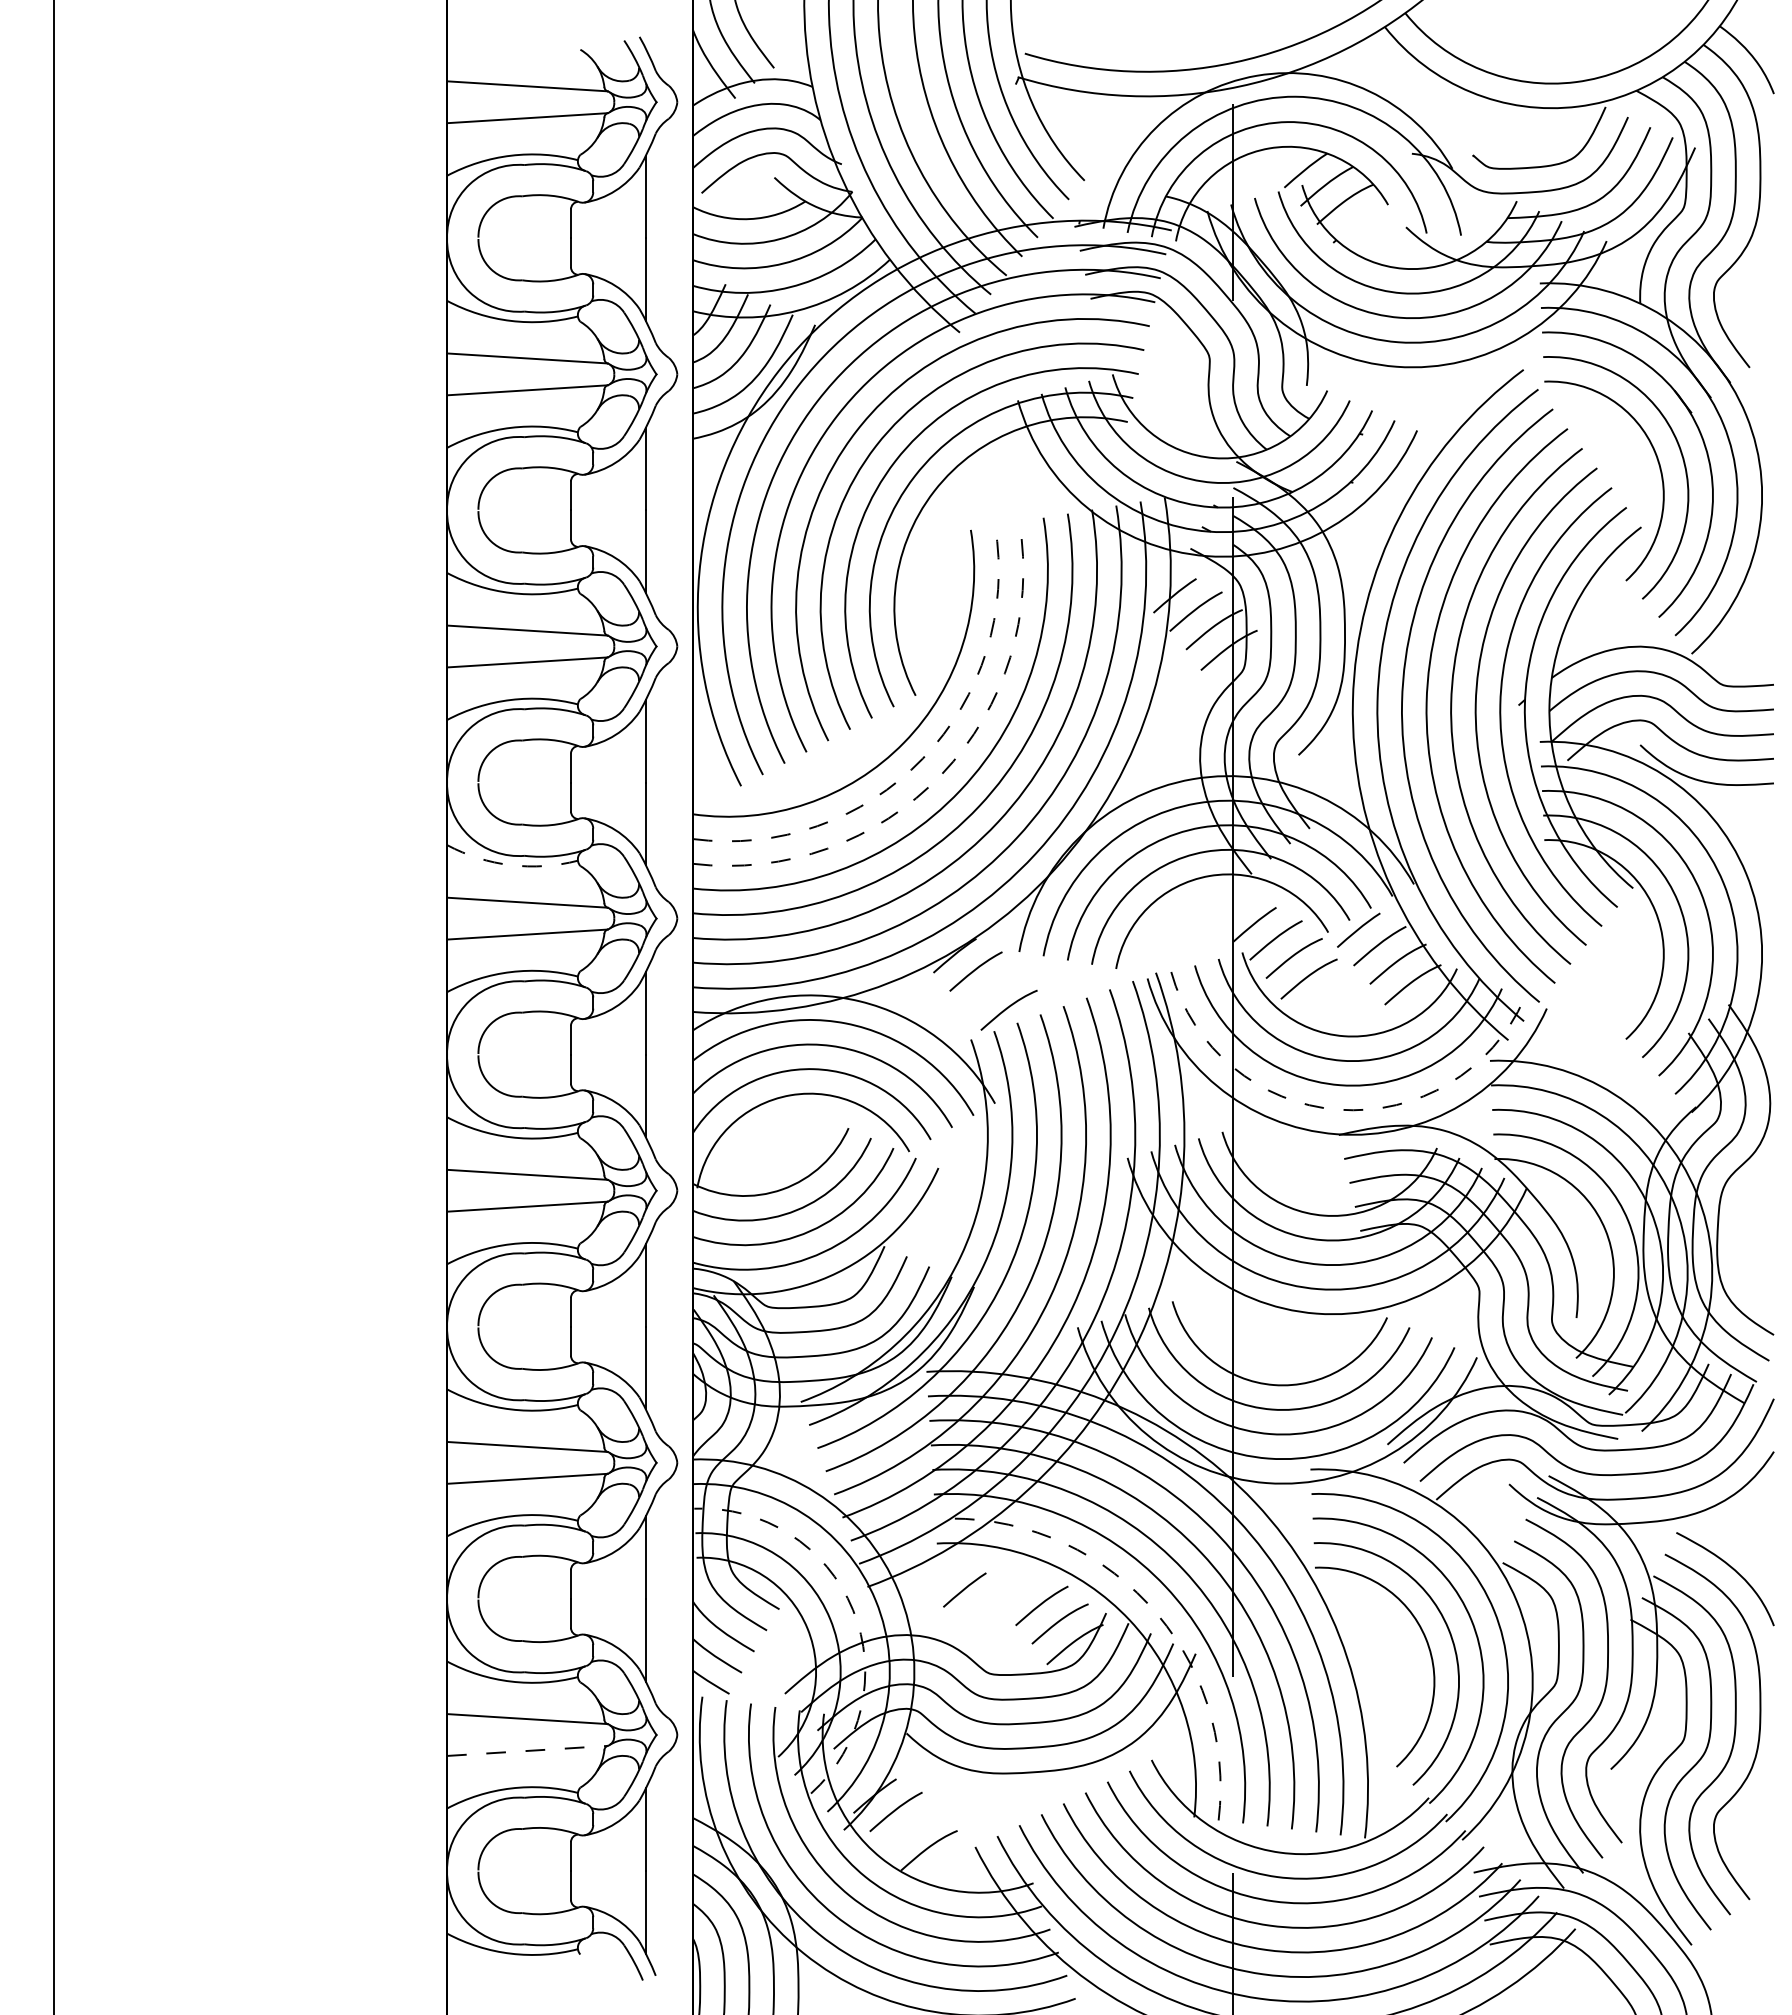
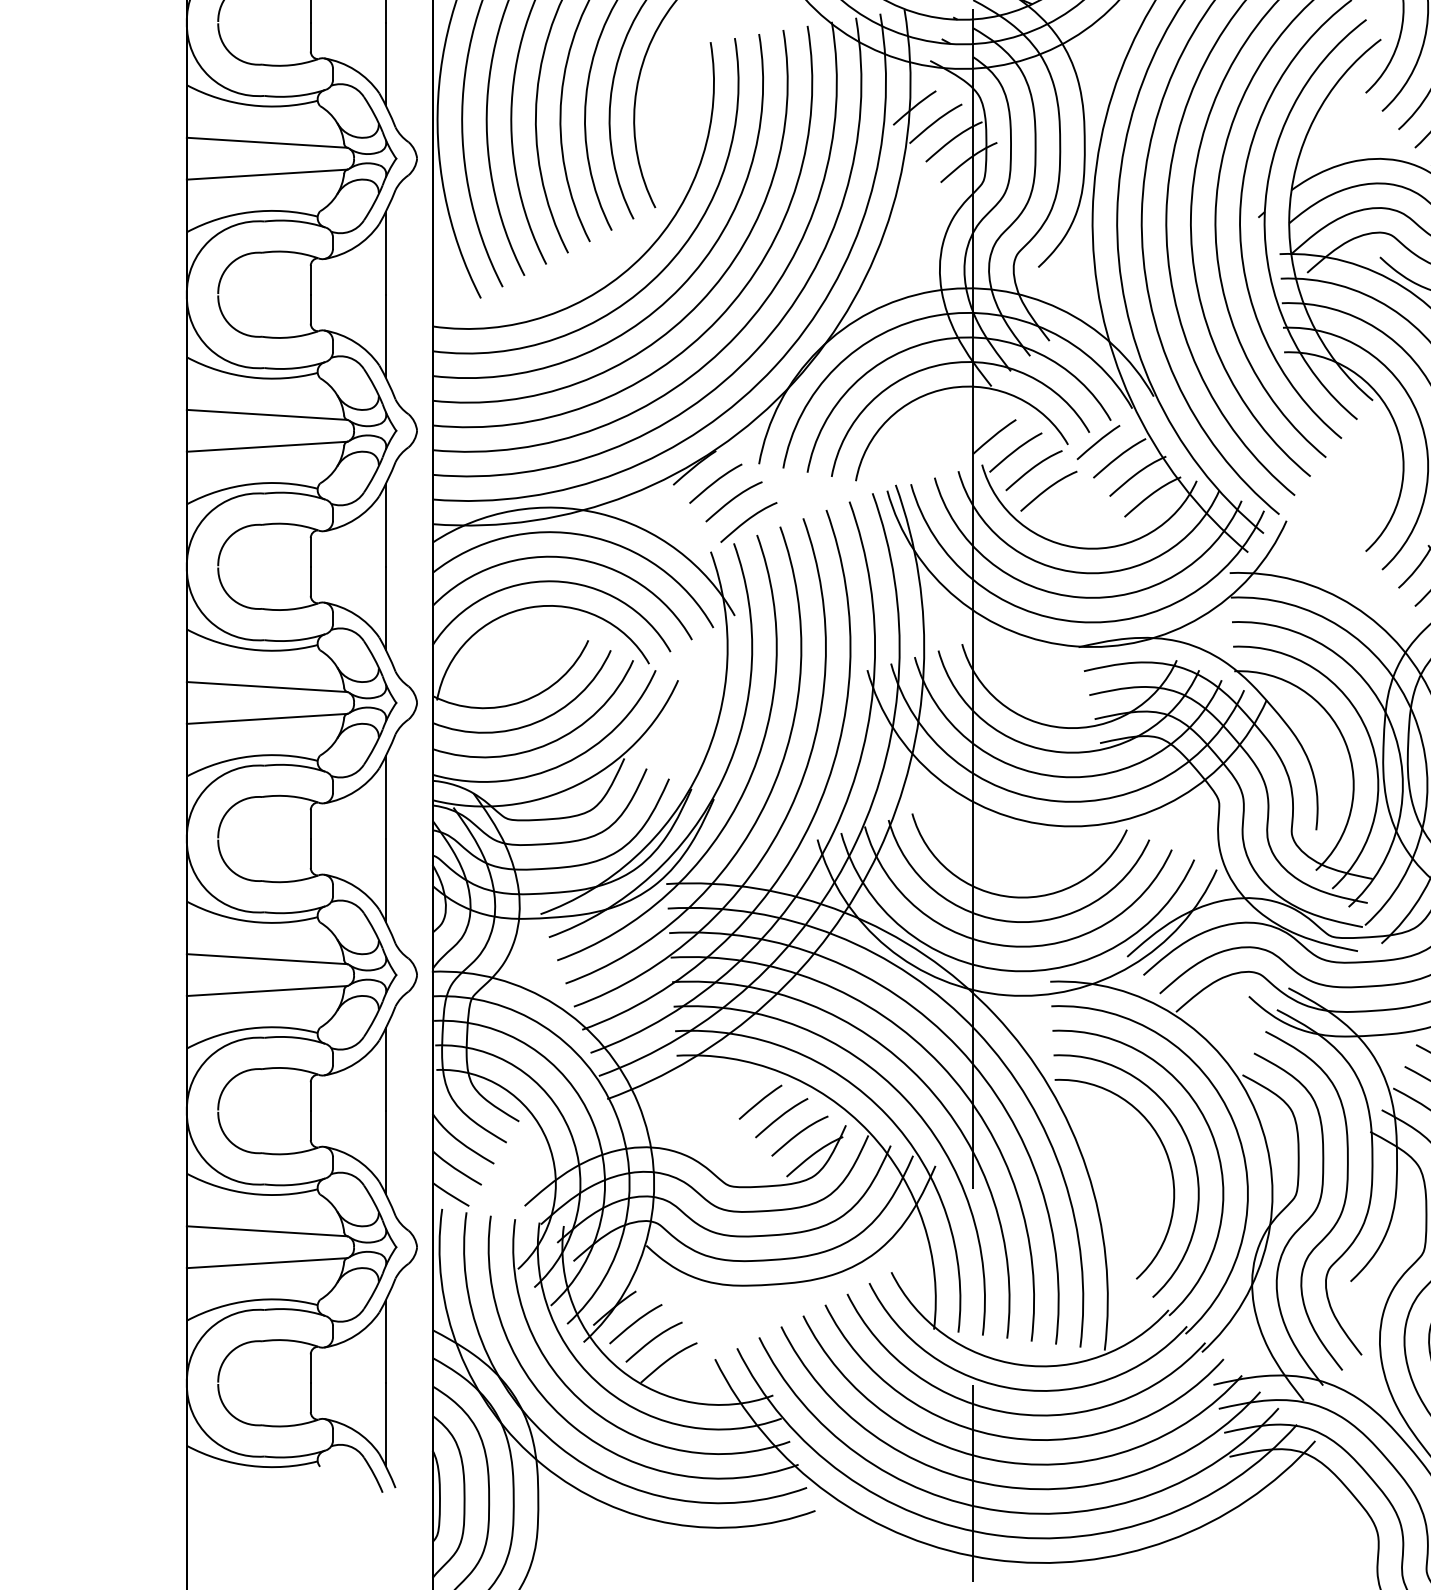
arc: (922, 758) -> (662, 270), dashed -> solid
arc: (941, 774) -> (681, 286), dashed -> solid
arc: (511, 865) -> (251, 377), dashed -> solid
curve: (992, 988) -> (732, 500), added
arc: (1338, 1109) -> (1078, 621), dashed -> solid
curve: (964, 1589) -> (760, 1101), moved
arc: (1147, 1603) -> (887, 1115), dashed -> solid
arc: (853, 1610) -> (593, 1122), dashed -> solid
line: (527, 1750) -> (267, 1262), dashed -> solid
curve: (913, 1828) -> (653, 1340), added

